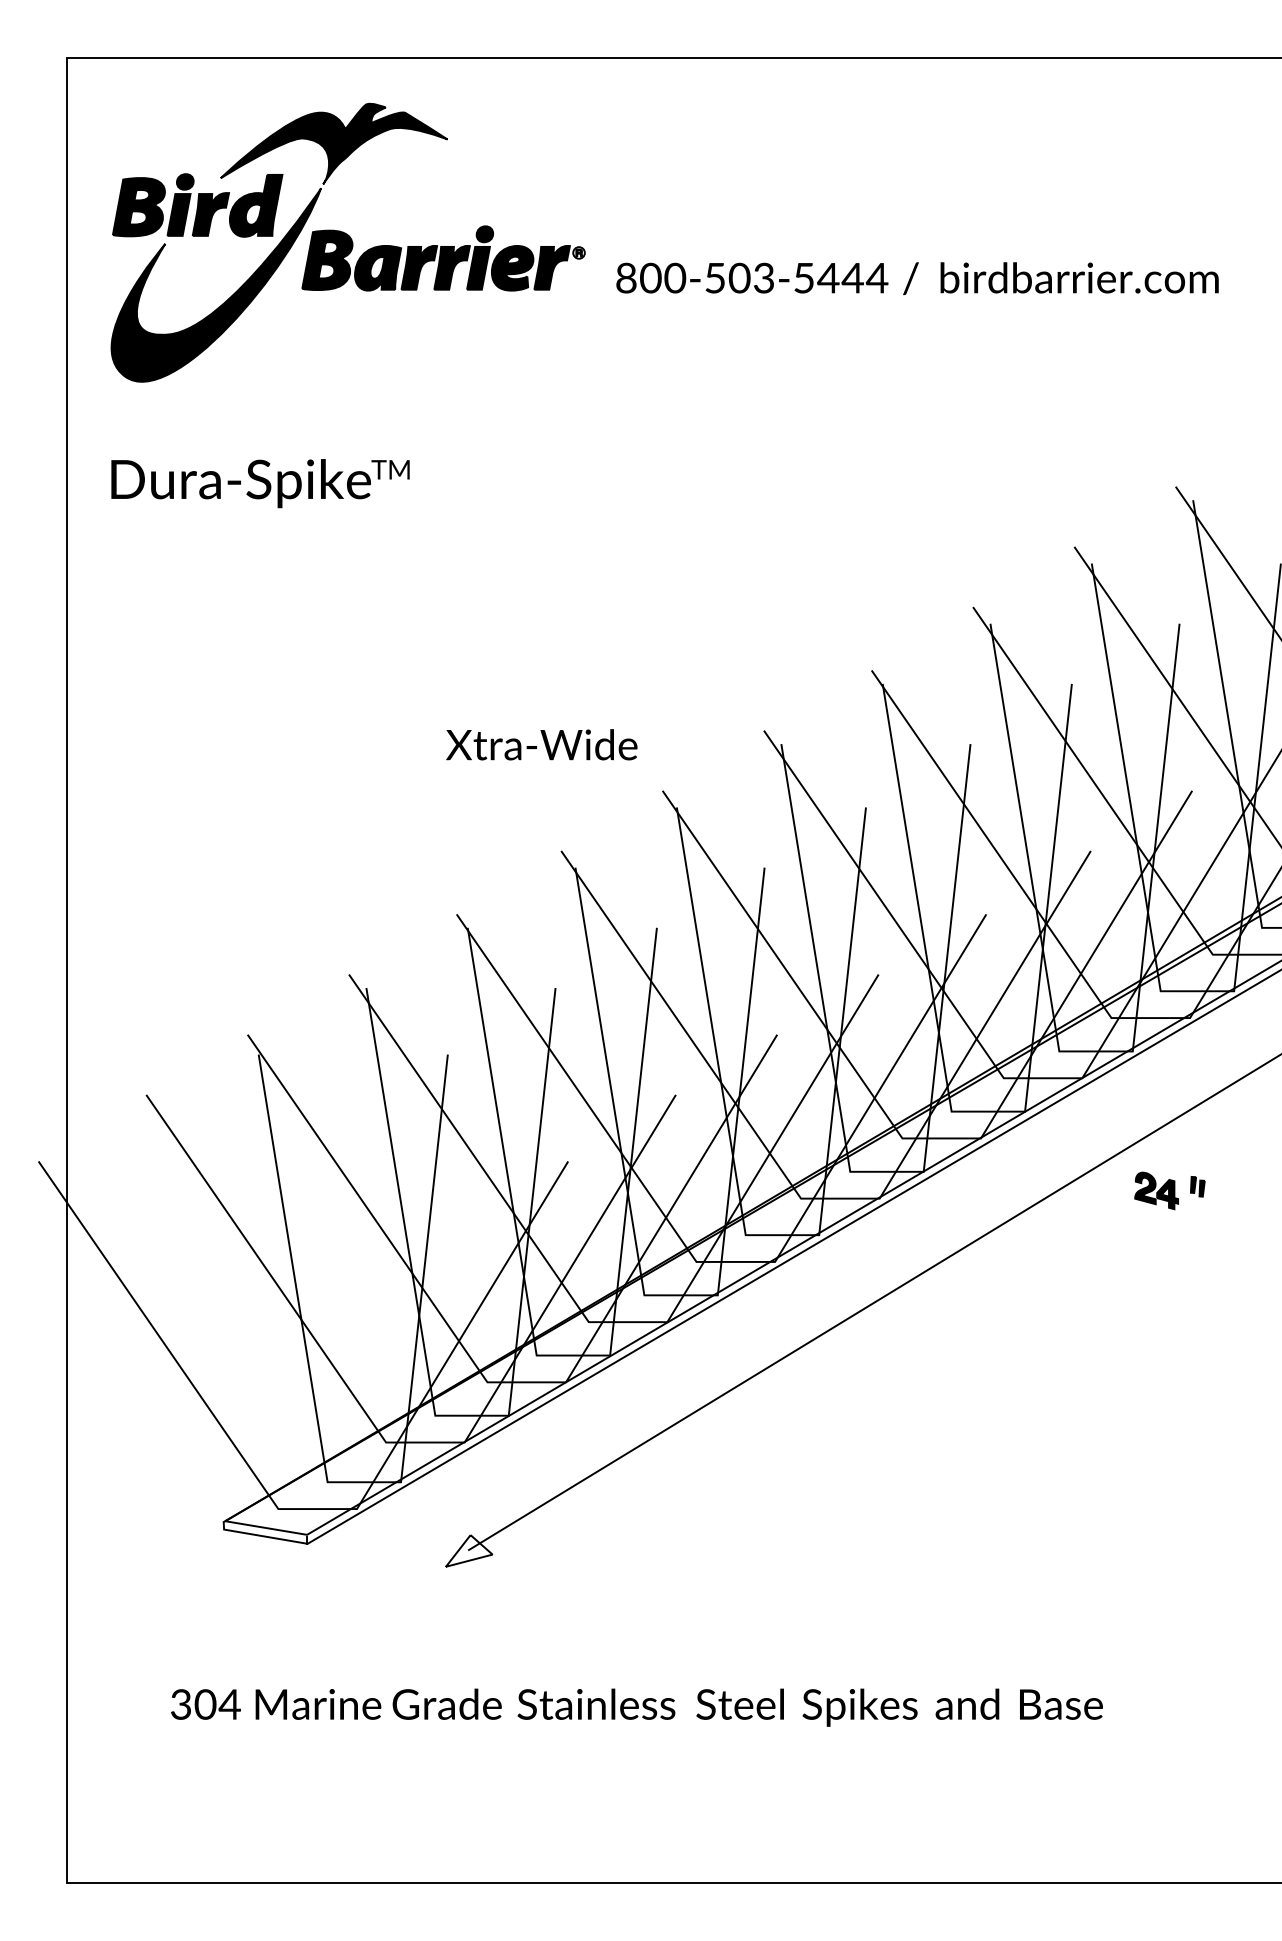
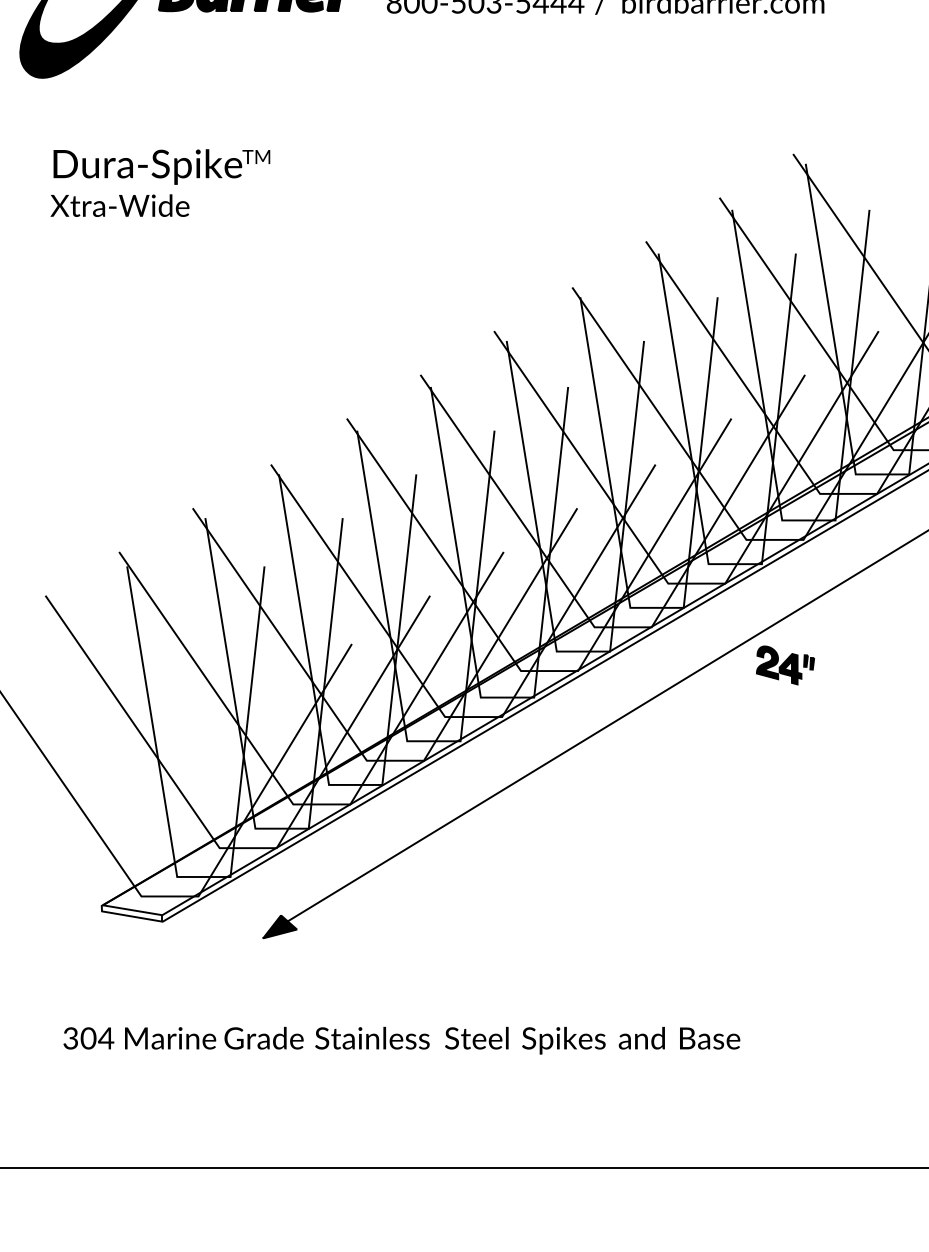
text: (260, 483) -> (161, 166), moved
text: (541, 744) -> (119, 205), moved
part: (1156, 1190) -> (779, 665), size x1.43
fill: (468, 1551) -> (279, 927), added

